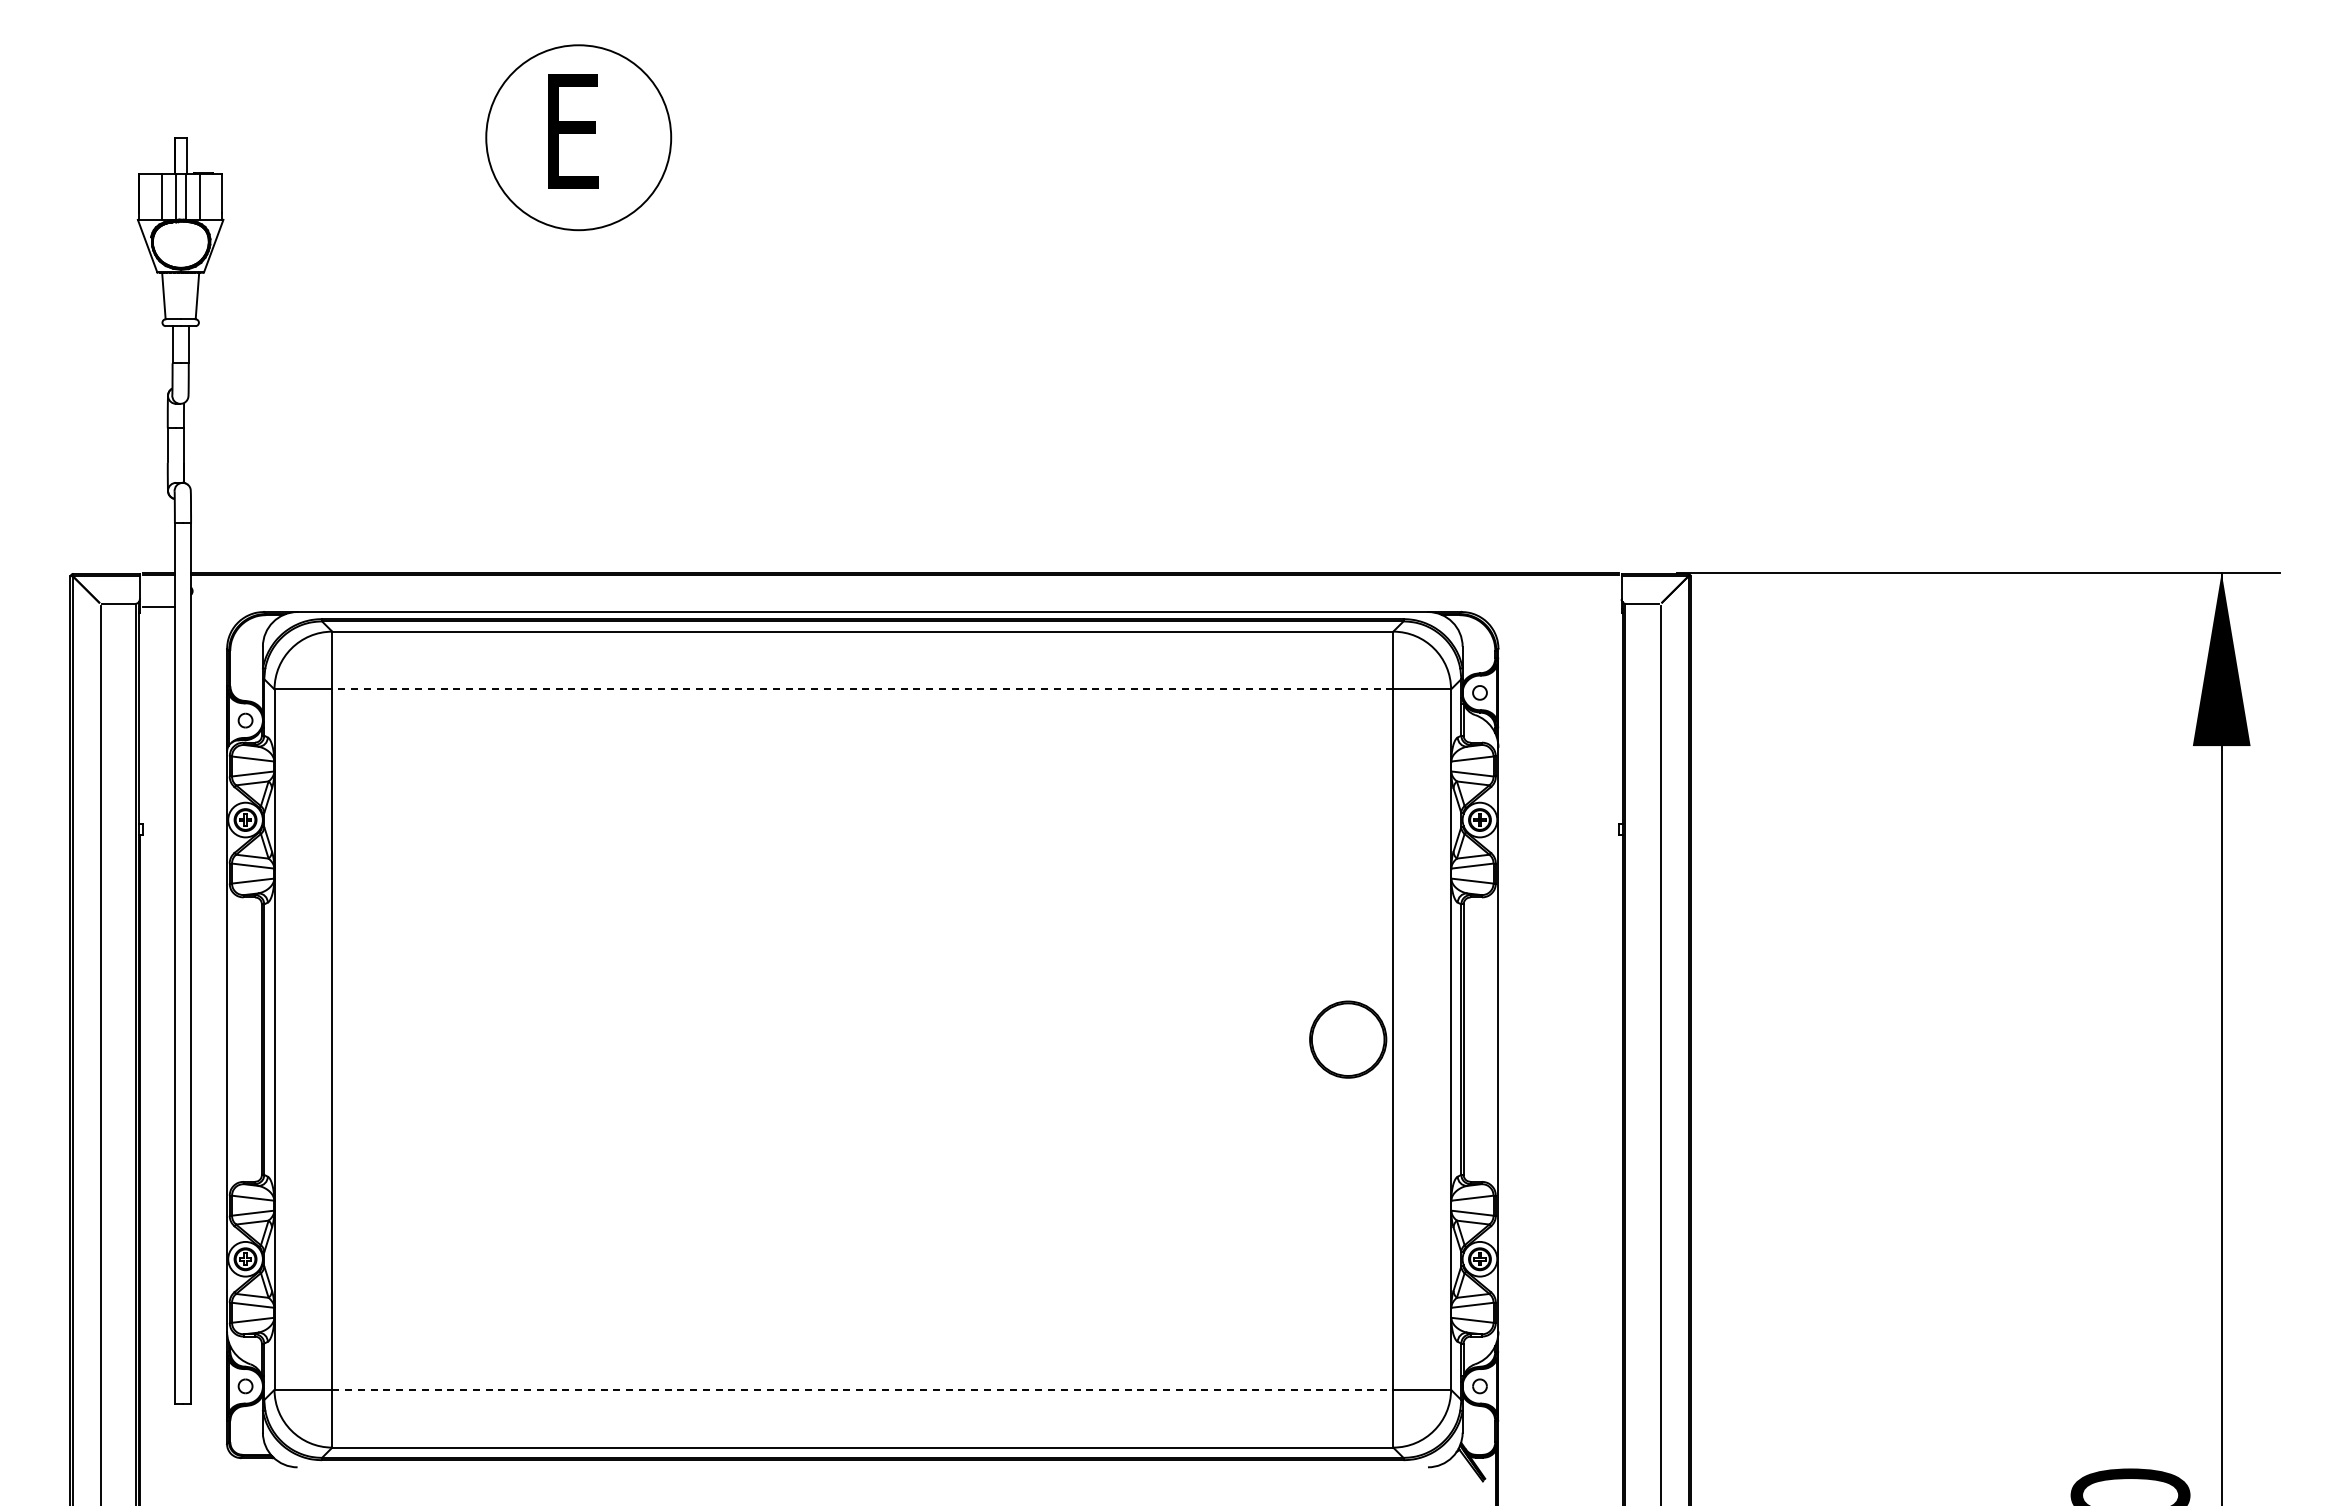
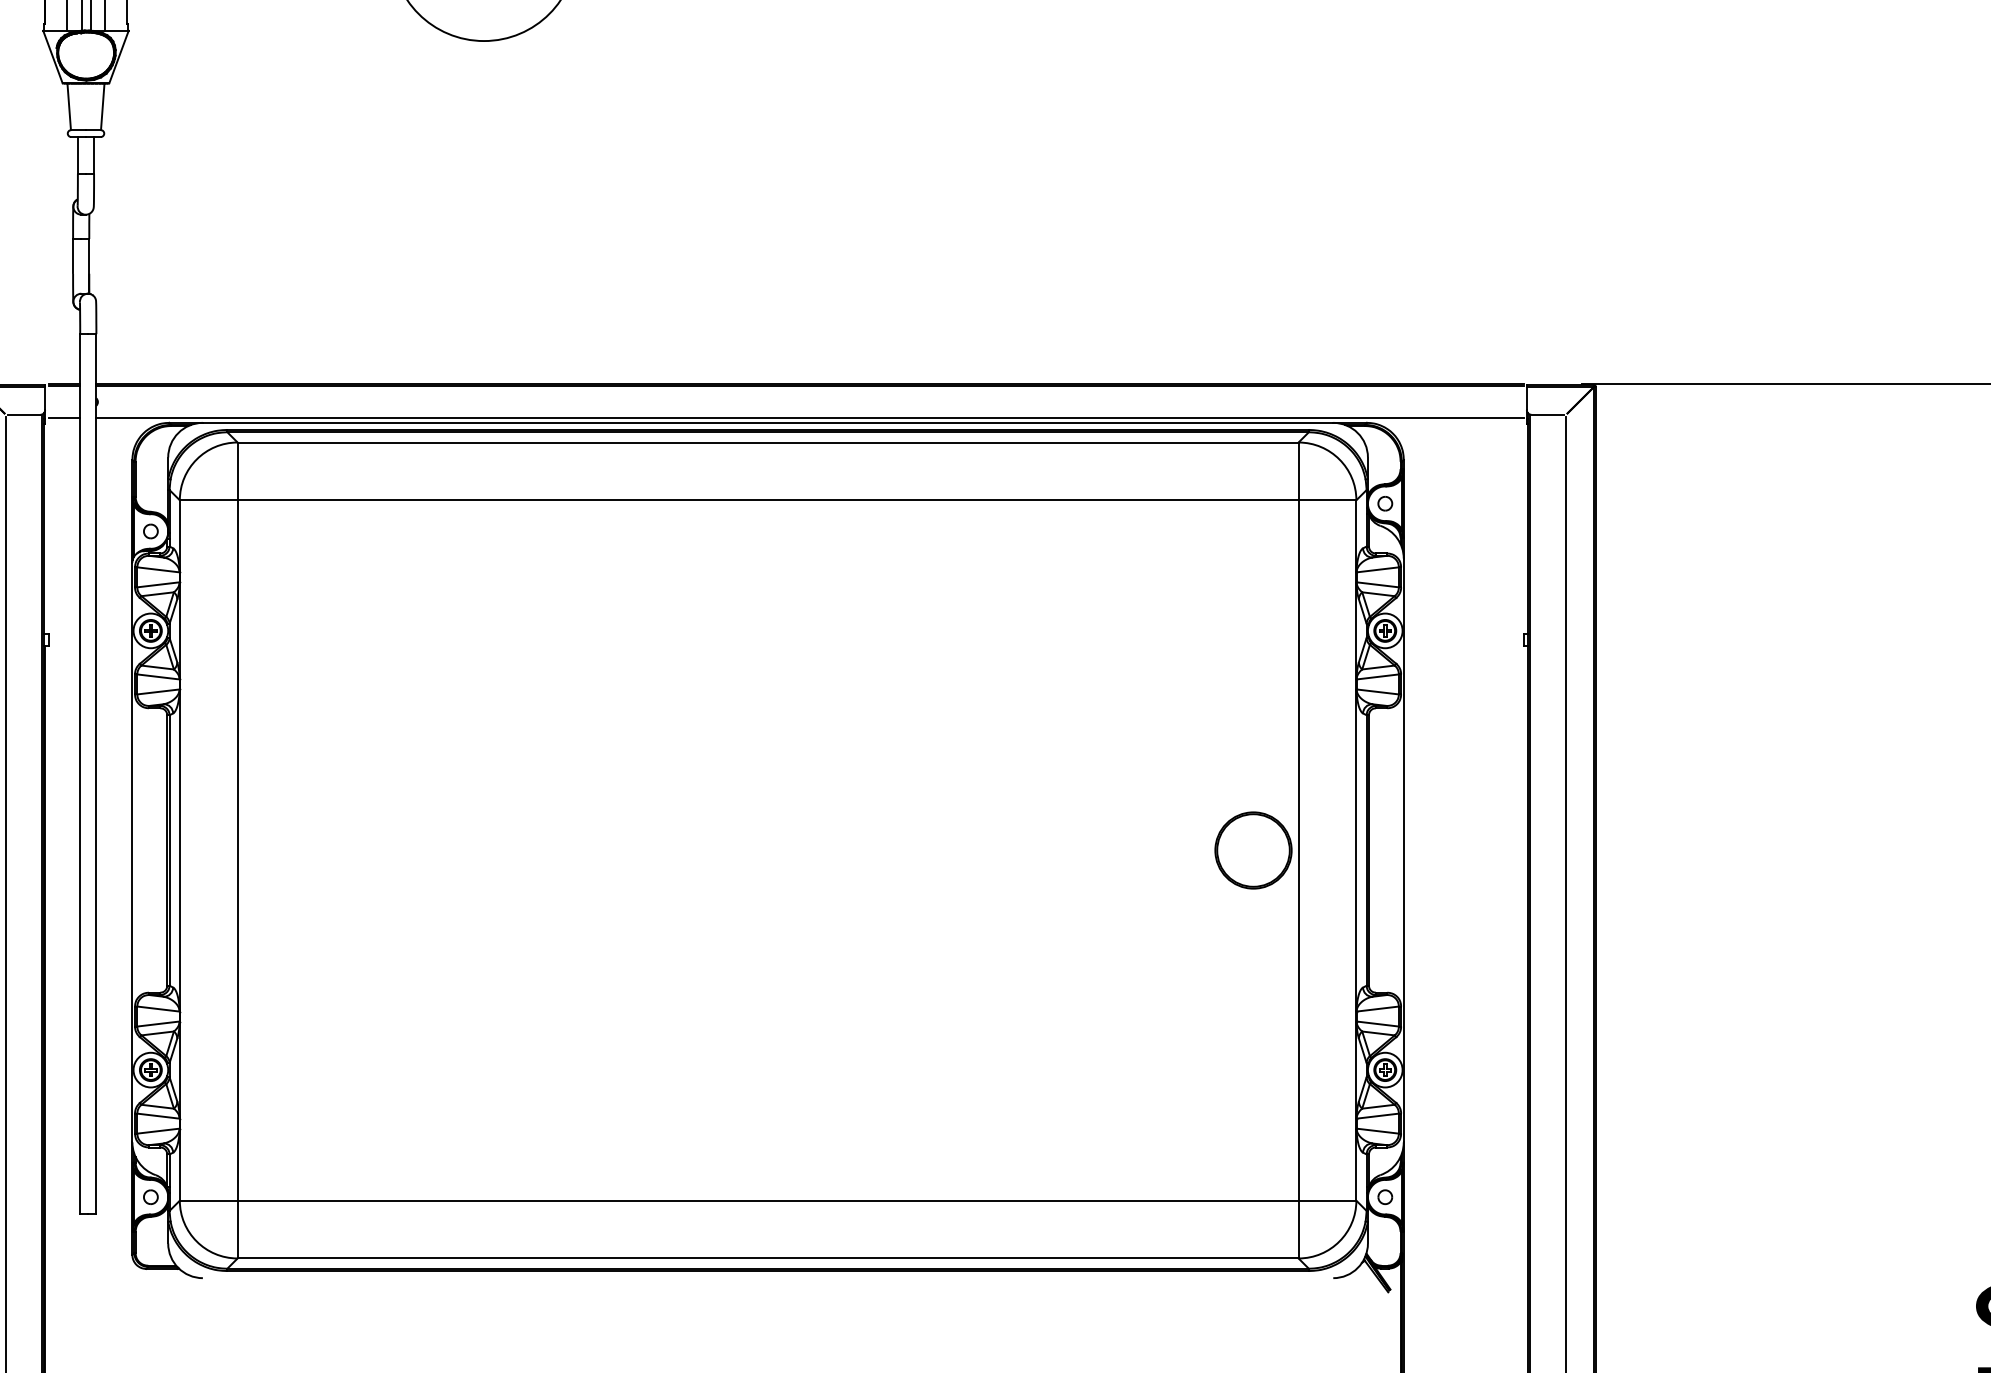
line: (905, 607) -> (810, 418), added
line: (862, 689) -> (767, 500), dashed -> solid
line: (863, 1389) -> (768, 1200), dashed -> solid

